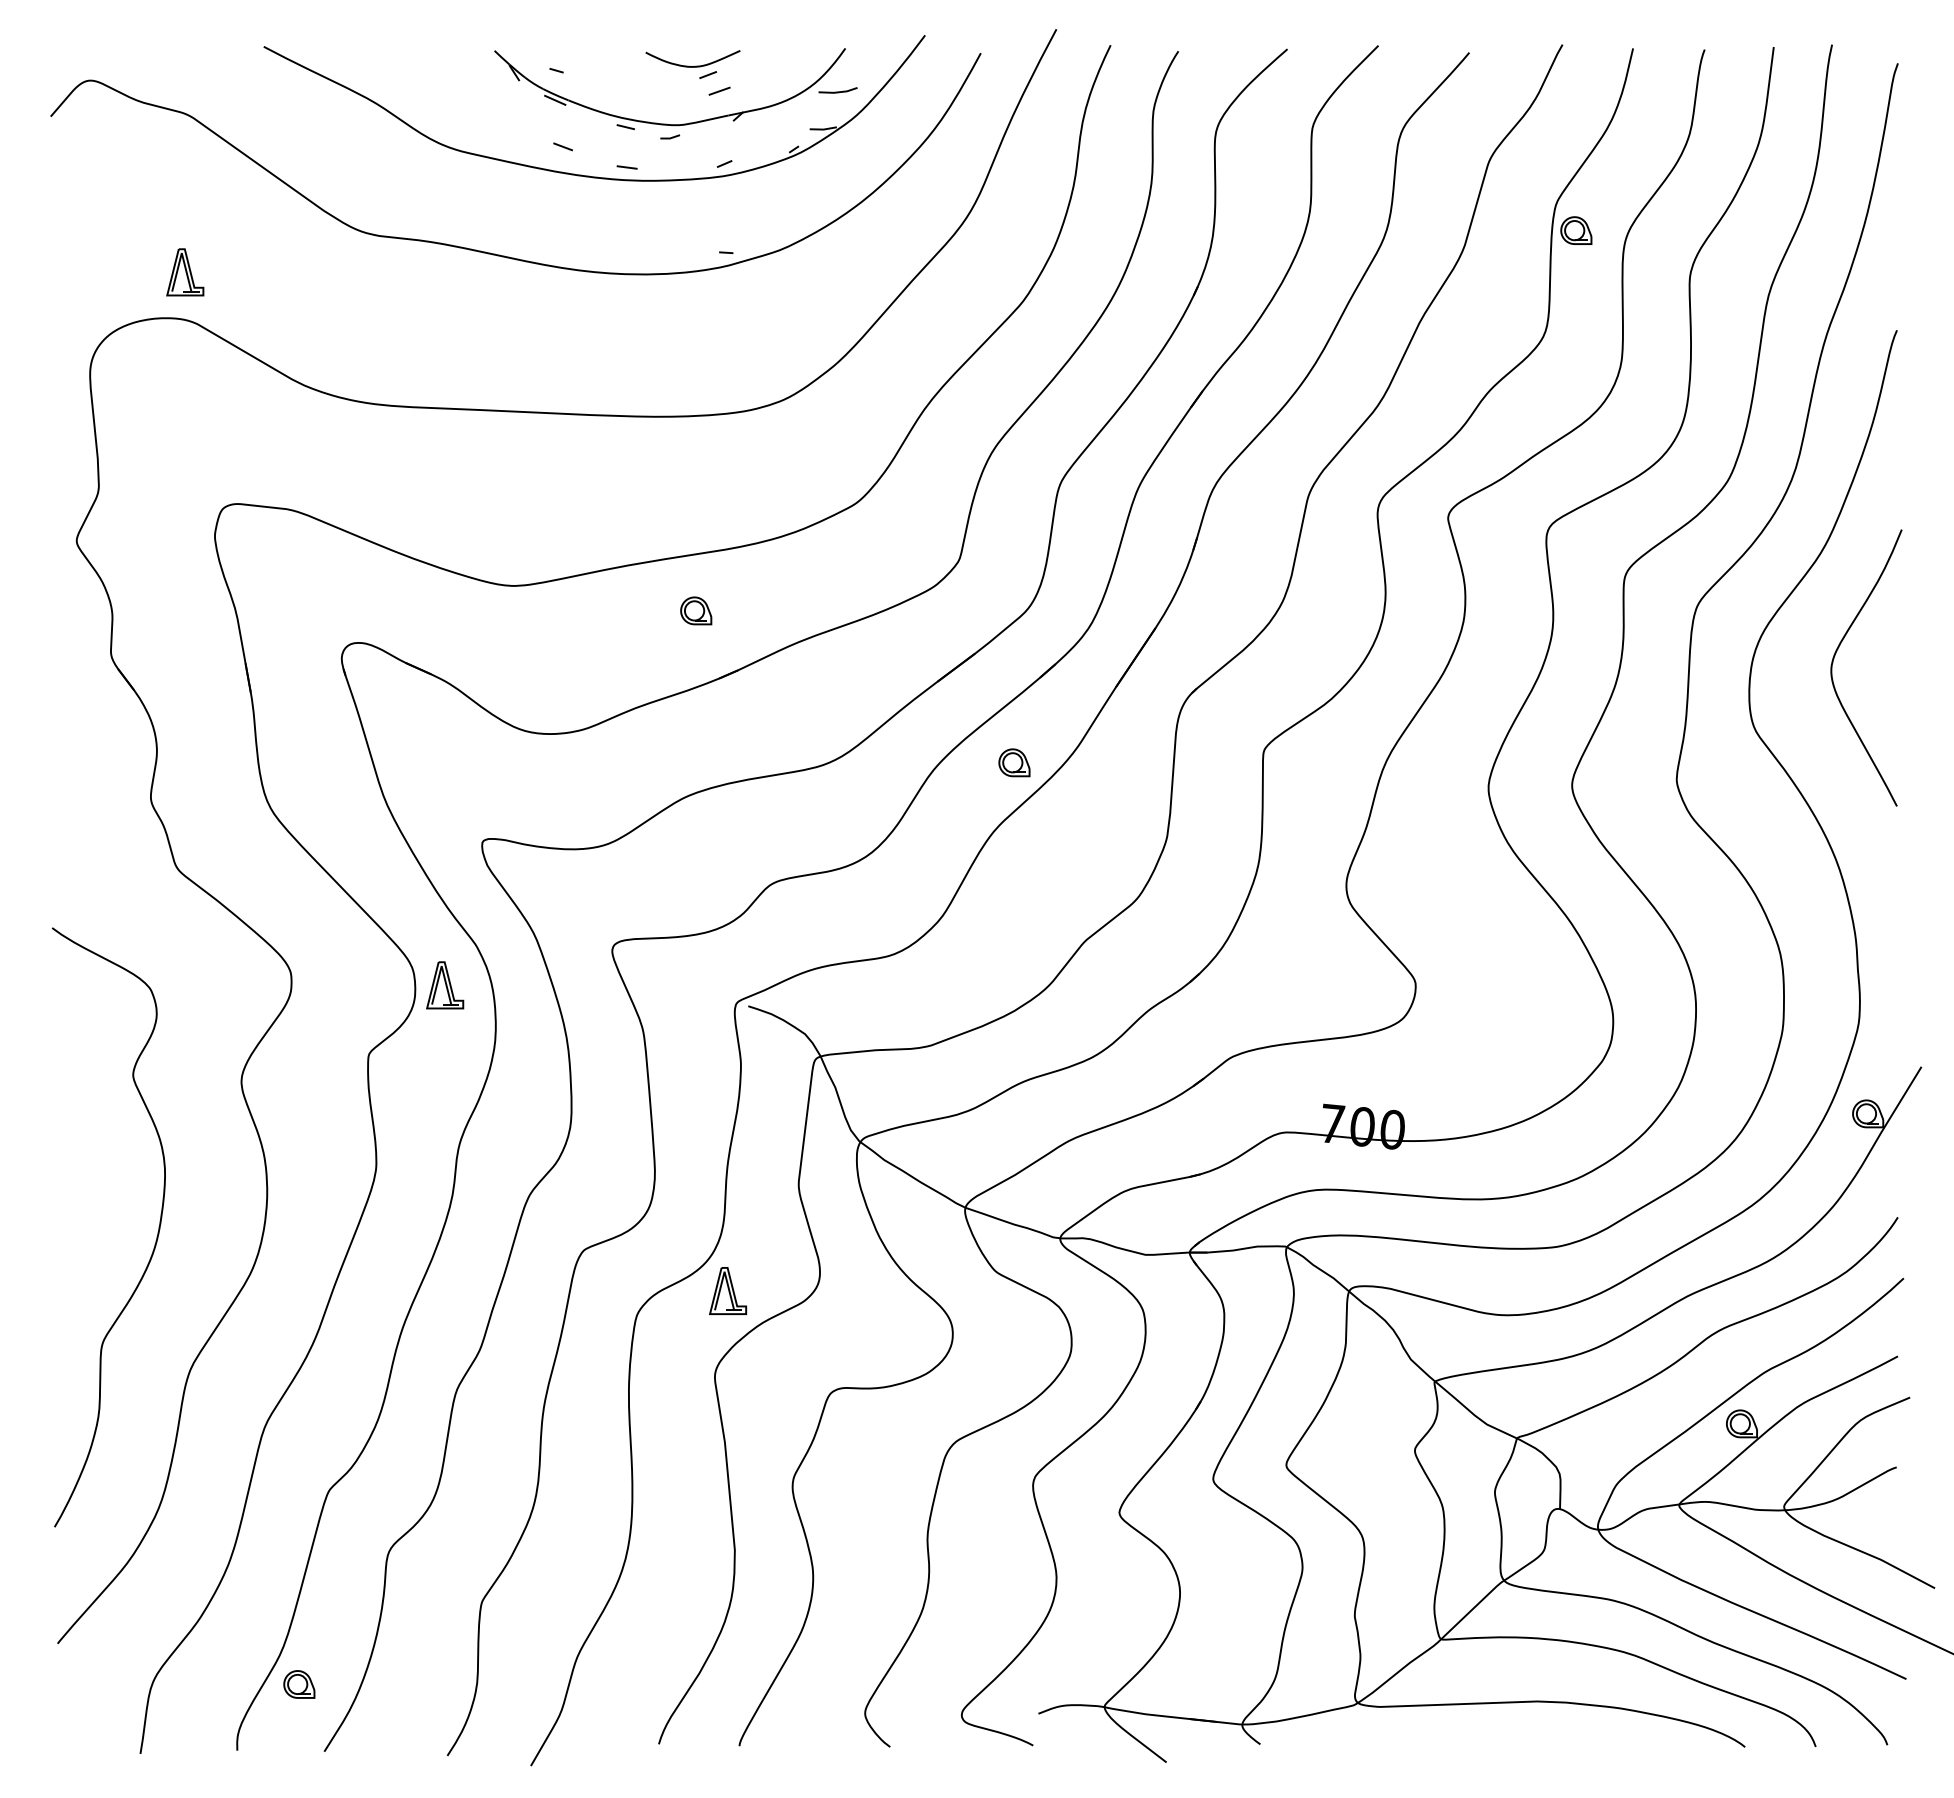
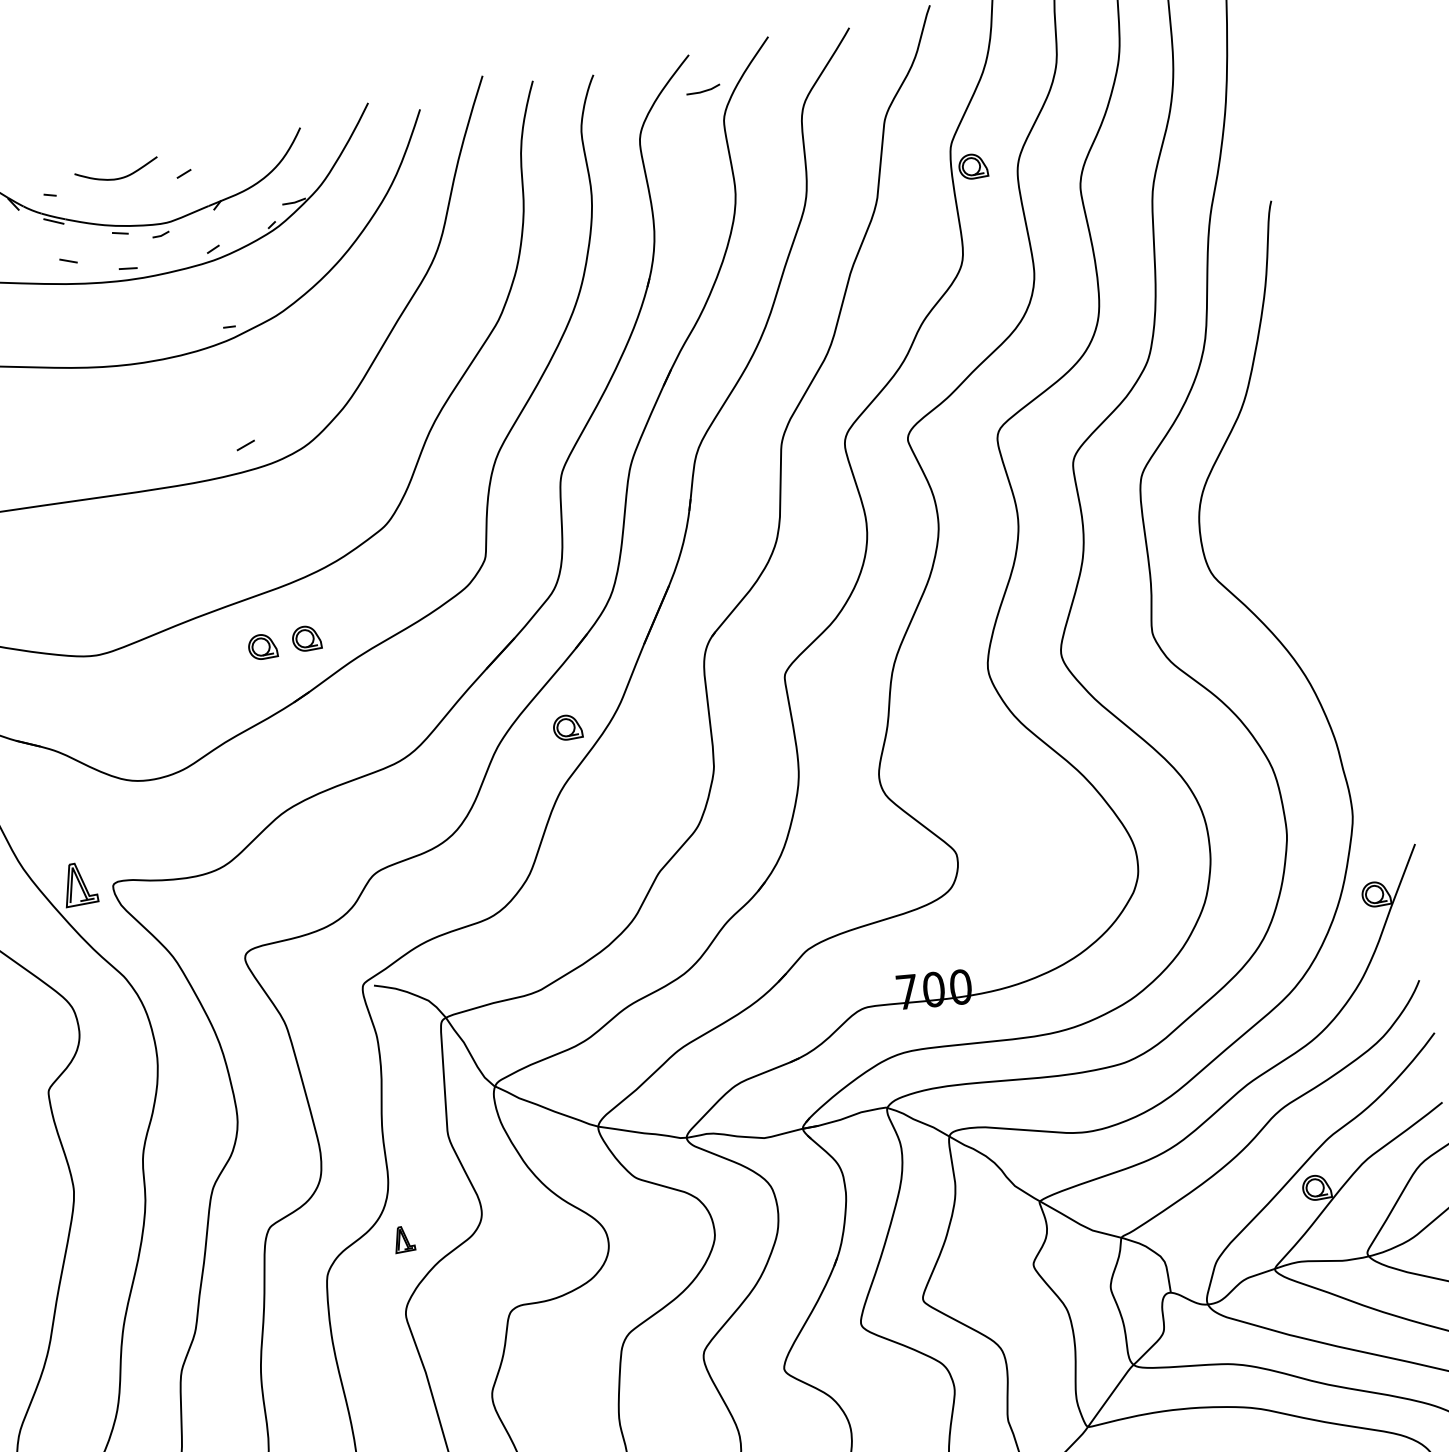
curve: (695, 65) -> (120, 177), moved
line: (719, 90) -> (245, 444), moved
curve: (837, 91) -> (702, 90), moved
part: (746, 610) -> (306, 638), added
curve: (1835, 656) -> (1271, 497), removed
part: (445, 985) -> (79, 884), moved
part: (728, 1290) -> (403, 1238), size x0.6

